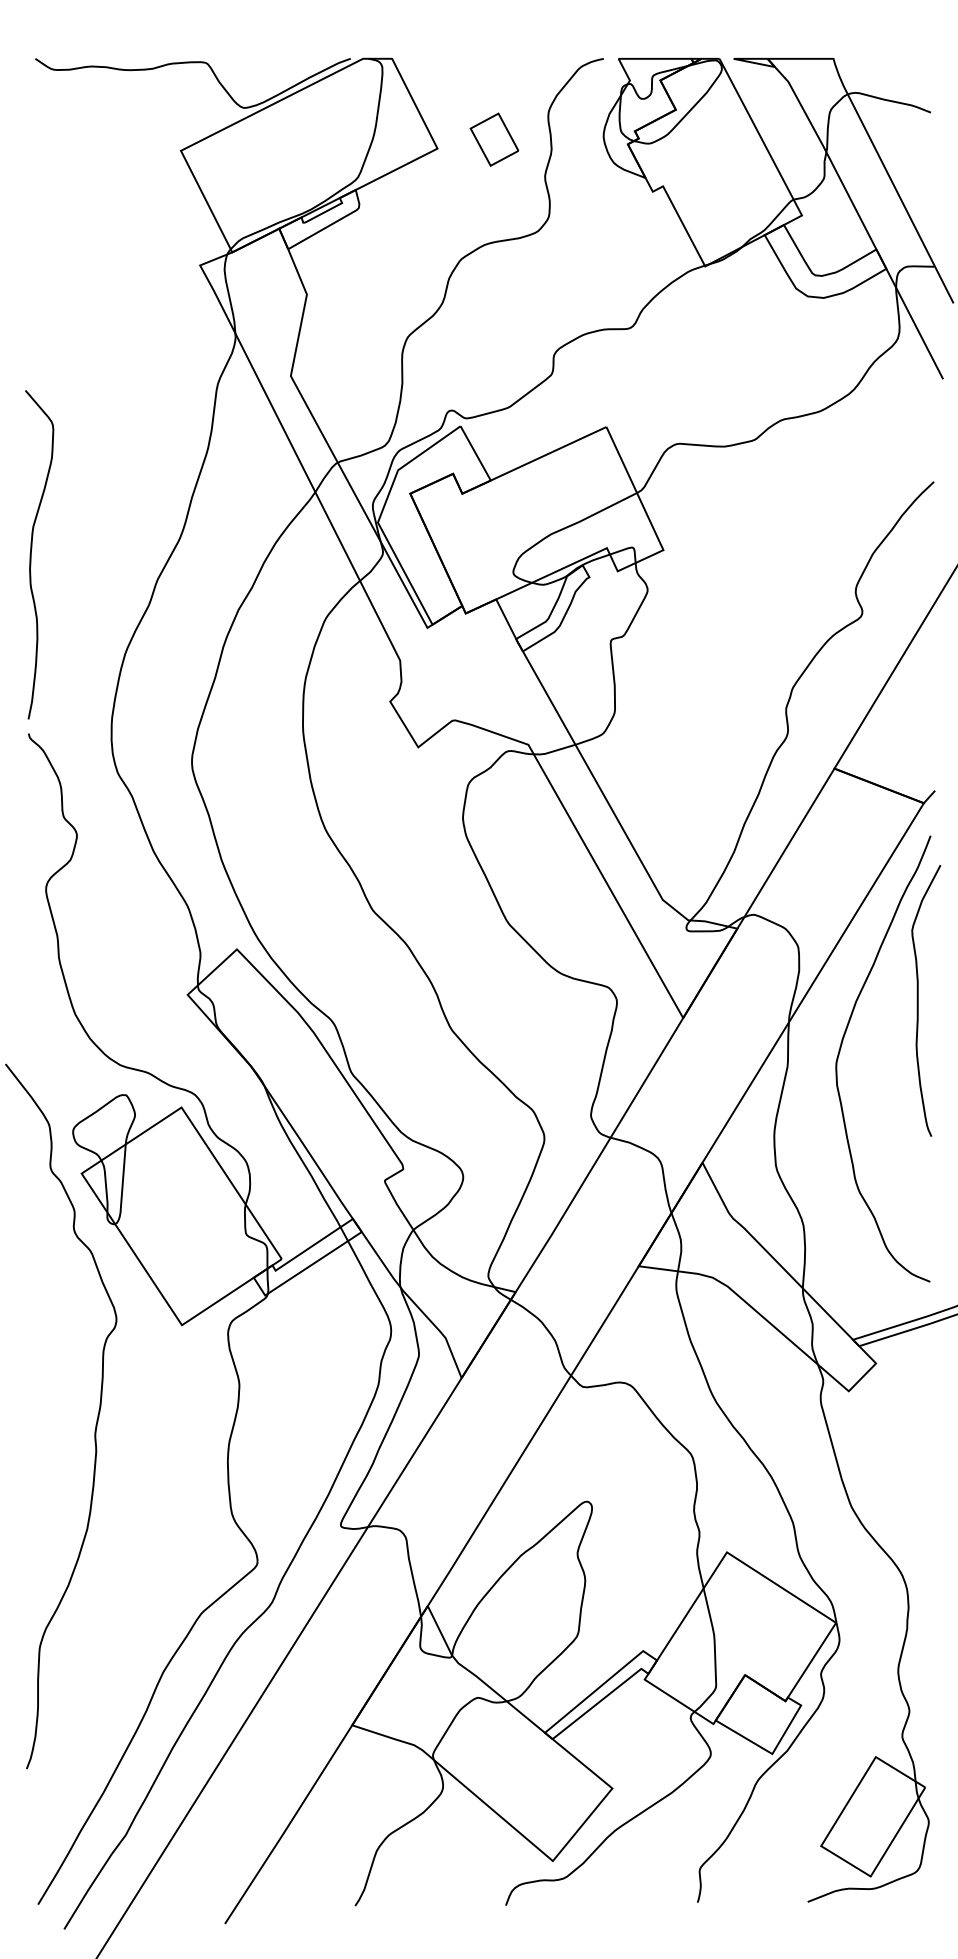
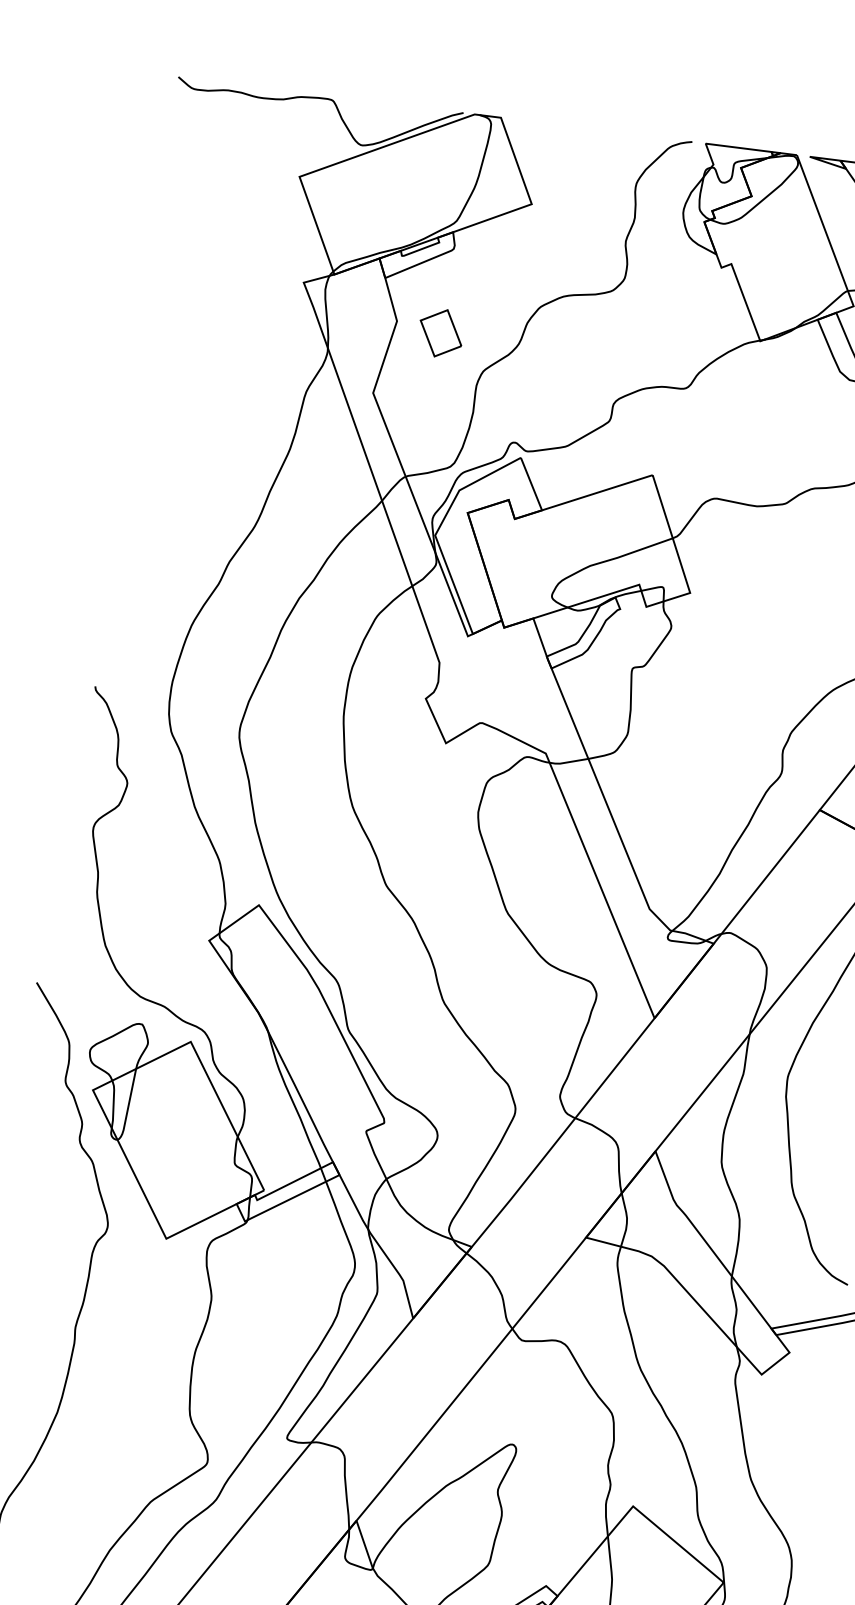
part: (494, 139) -> (441, 333), moved
curve: (31, 554) -> (118, 524), removed

